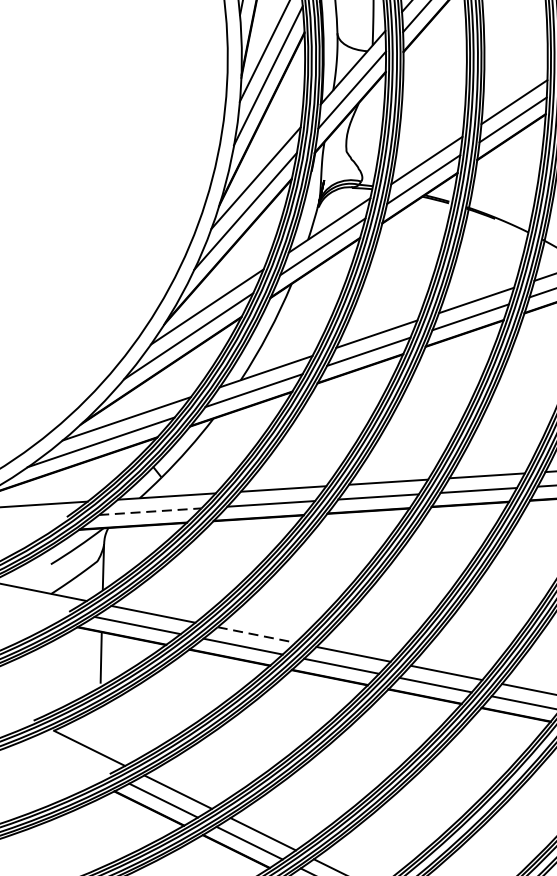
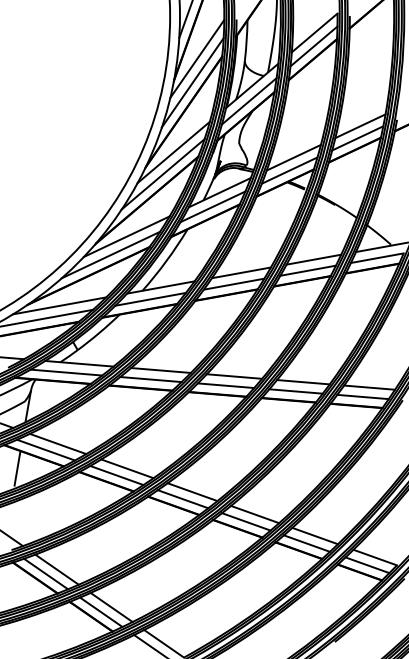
line: (150, 511) -> (66, 372), dashed -> solid
line: (256, 634) -> (127, 468), dashed -> solid

